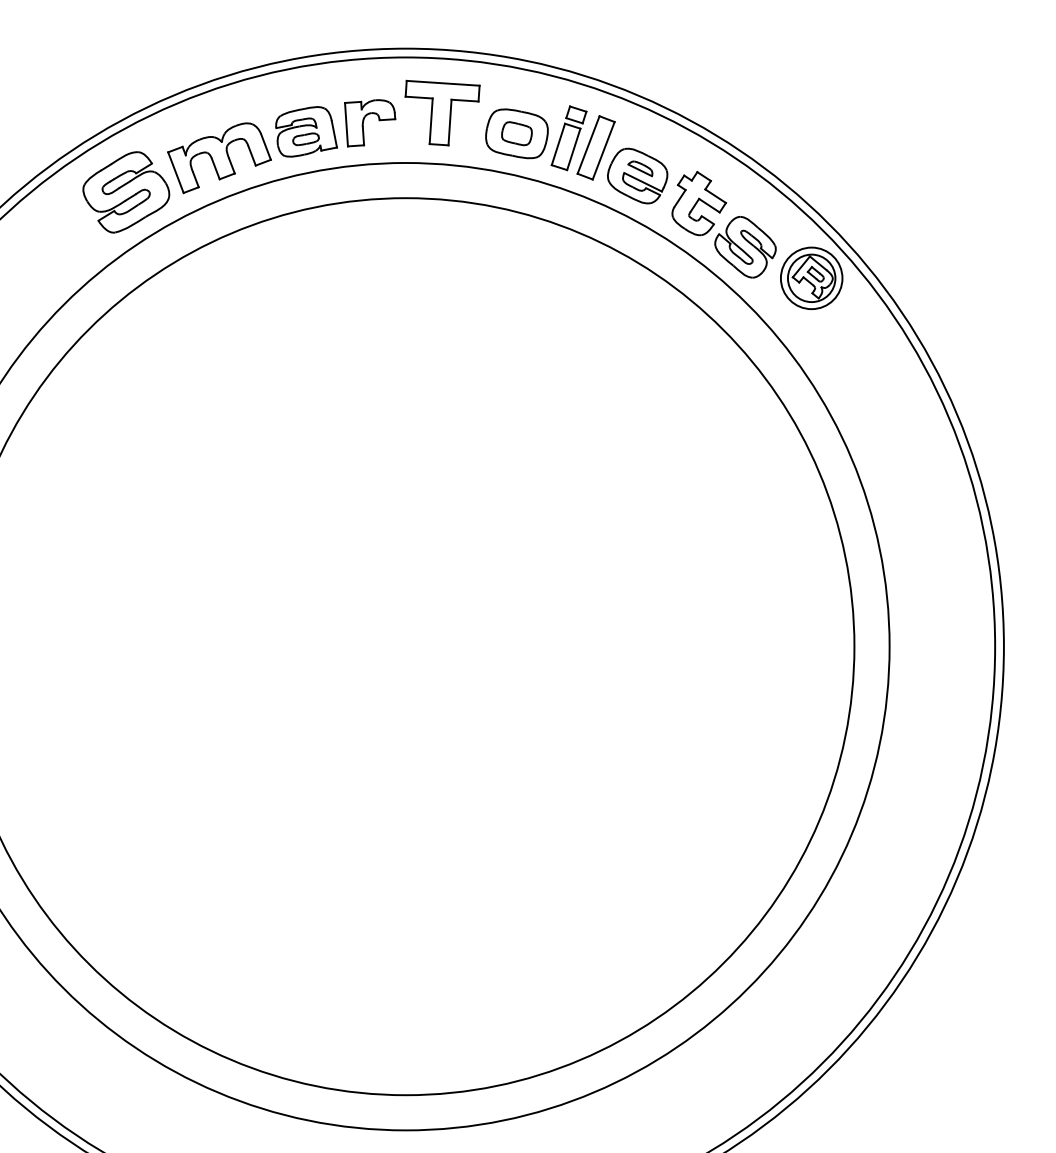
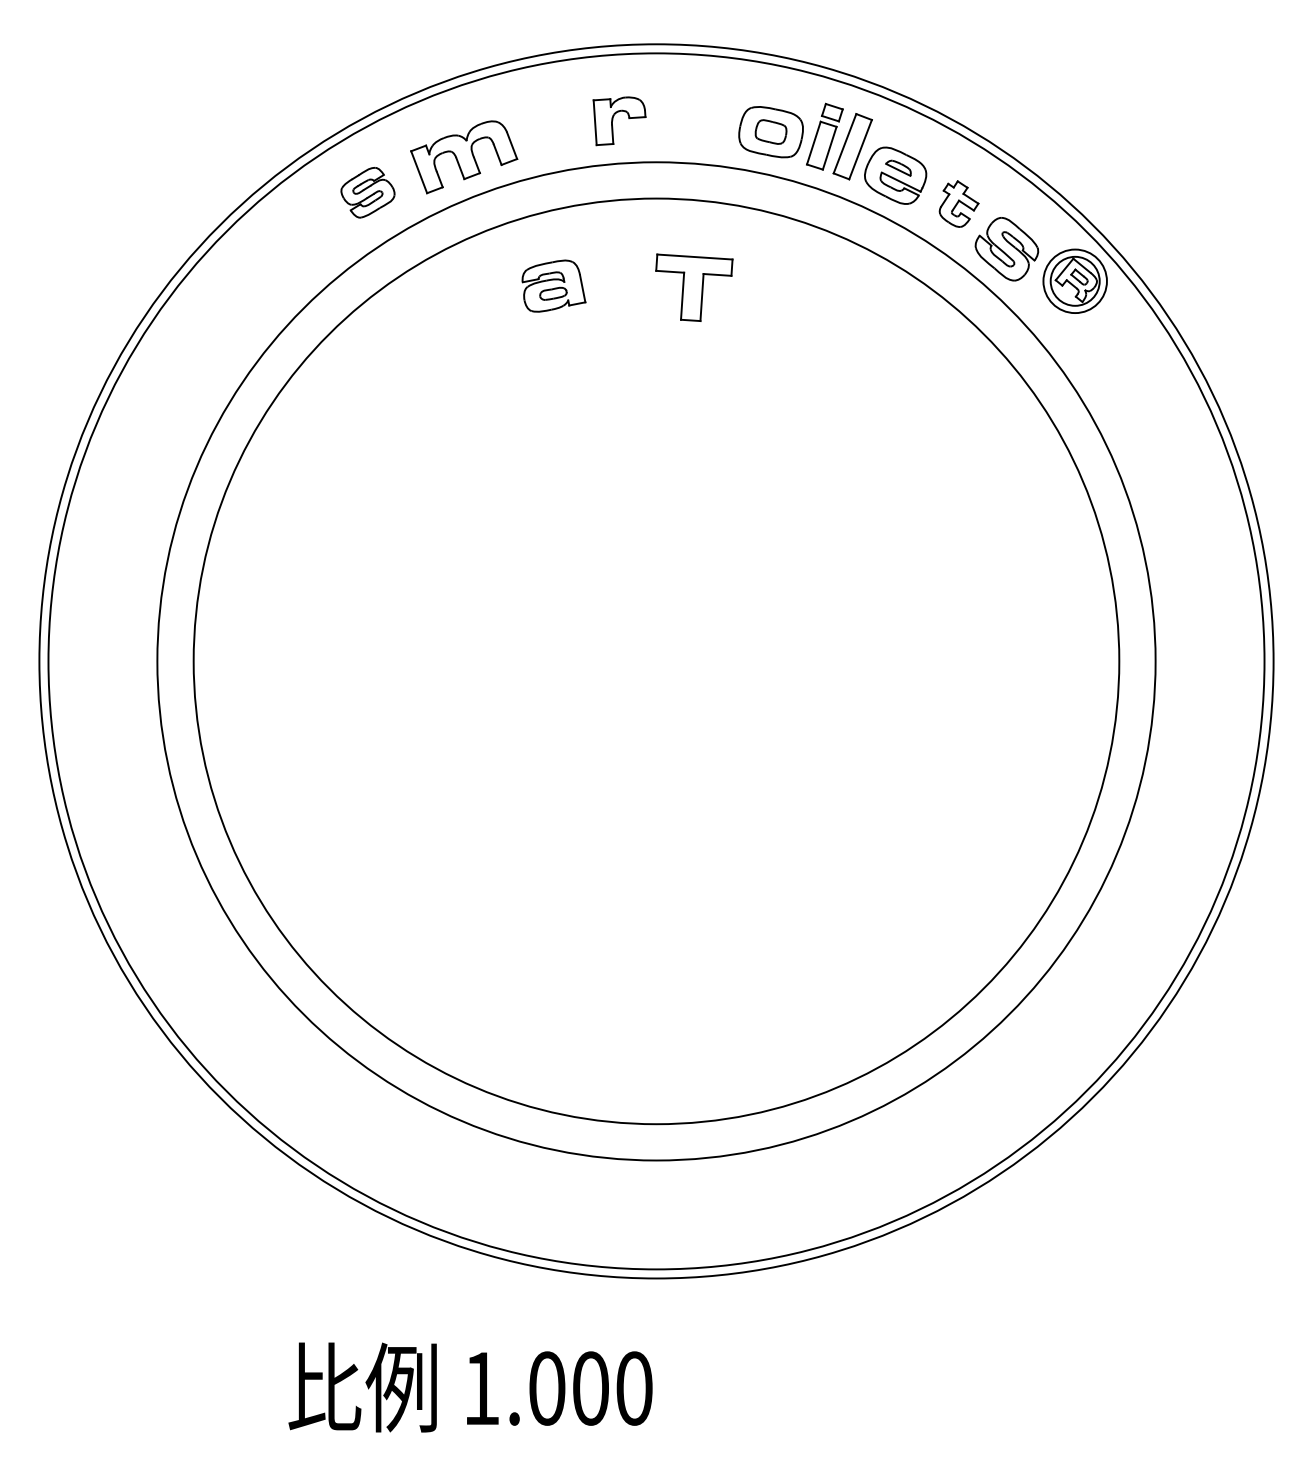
part: (442, 112) -> (694, 287), moved
part: (306, 131) -> (553, 285), moved
part: (125, 192) -> (367, 192), size x0.6
part: (698, 202) -> (958, 203), size x0.7

